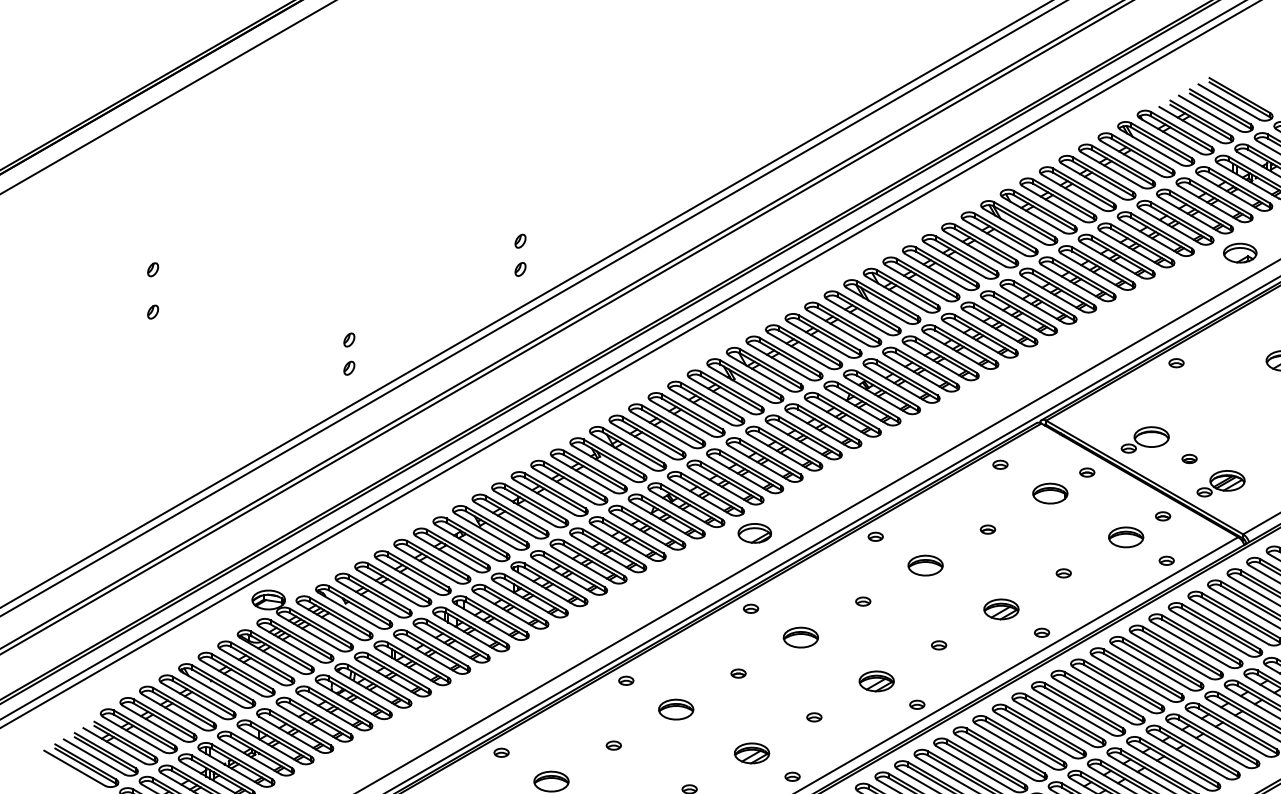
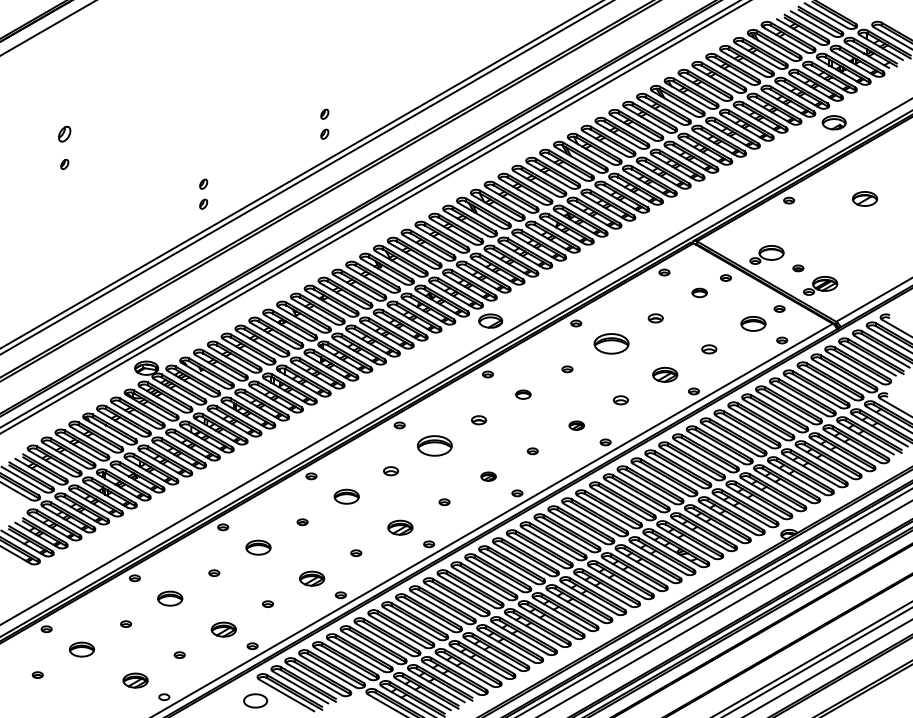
part: (152, 269) -> (64, 134), size x1.6
part: (1049, 493) -> (699, 292), size x0.6
part: (987, 529) -> (655, 318), size x1.4
part: (925, 565) -> (611, 343), size x1.4
part: (1064, 573) -> (709, 349), size x1.4
part: (801, 637) -> (523, 394), size x0.6
part: (939, 645) -> (621, 400), size x1.4
part: (739, 673) -> (479, 420), size x1.4
part: (876, 680) -> (576, 425), size x0.6
part: (676, 709) -> (435, 445), size x1.4
part: (613, 745) -> (390, 471), size x1.4
part: (751, 752) -> (488, 476), size x0.6

